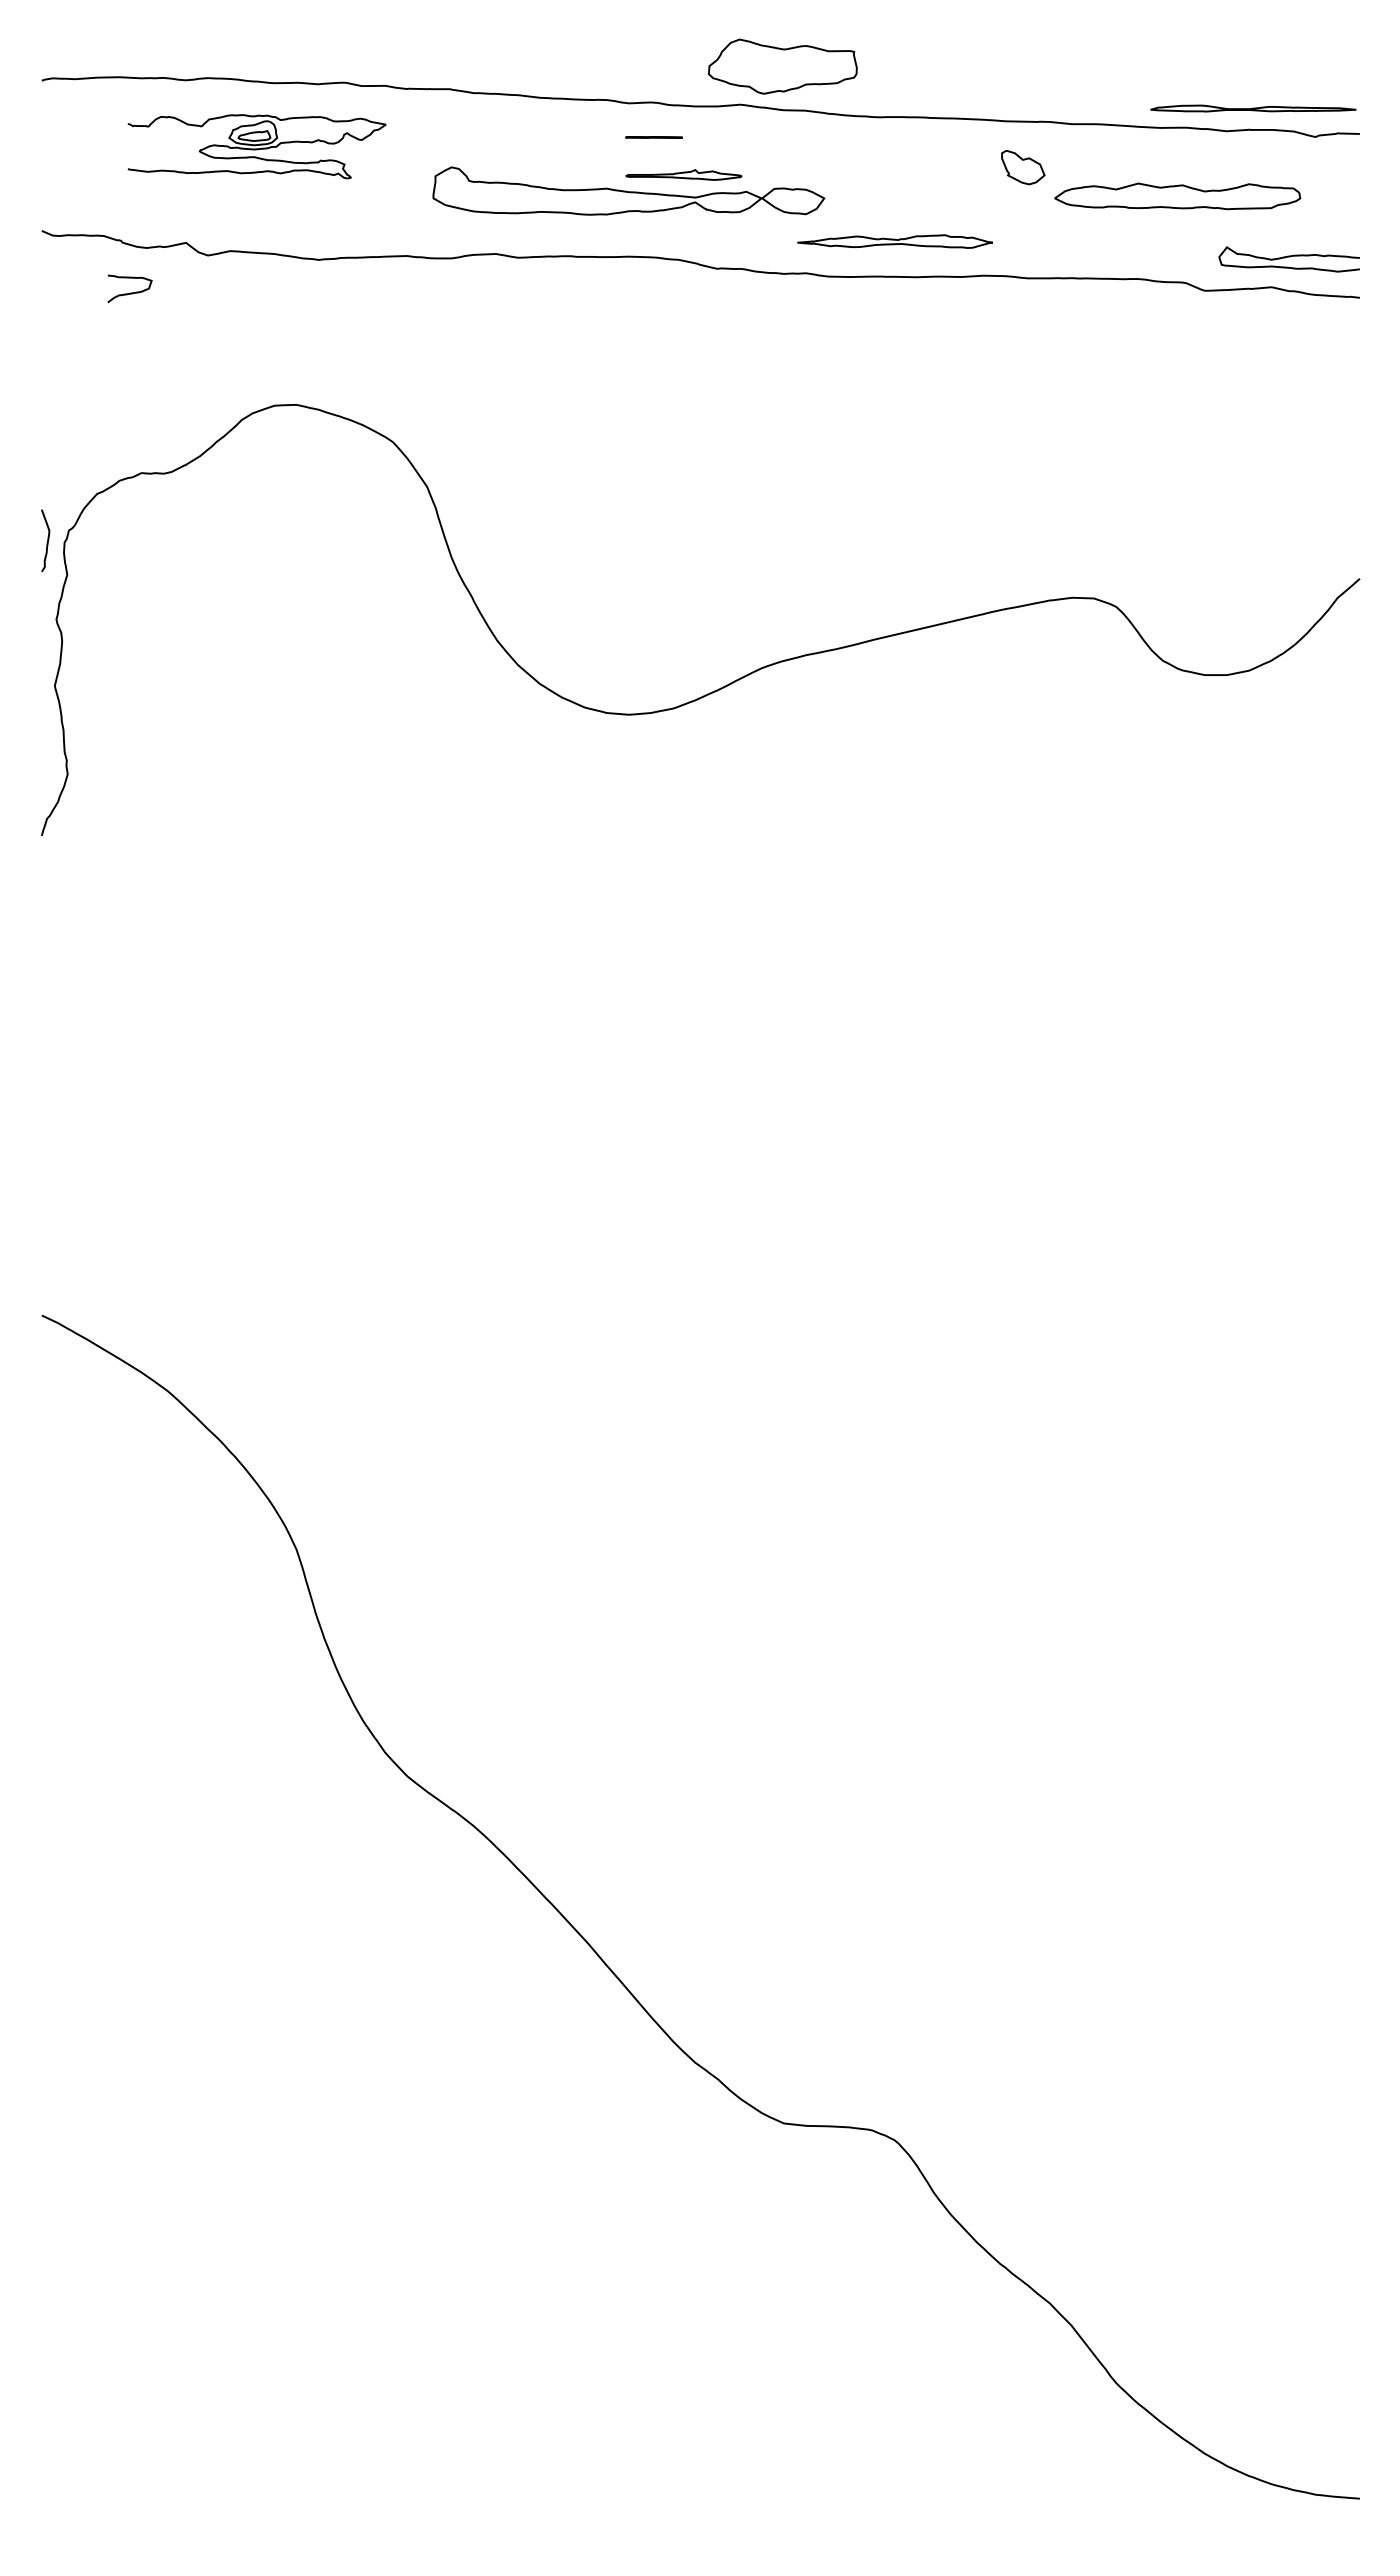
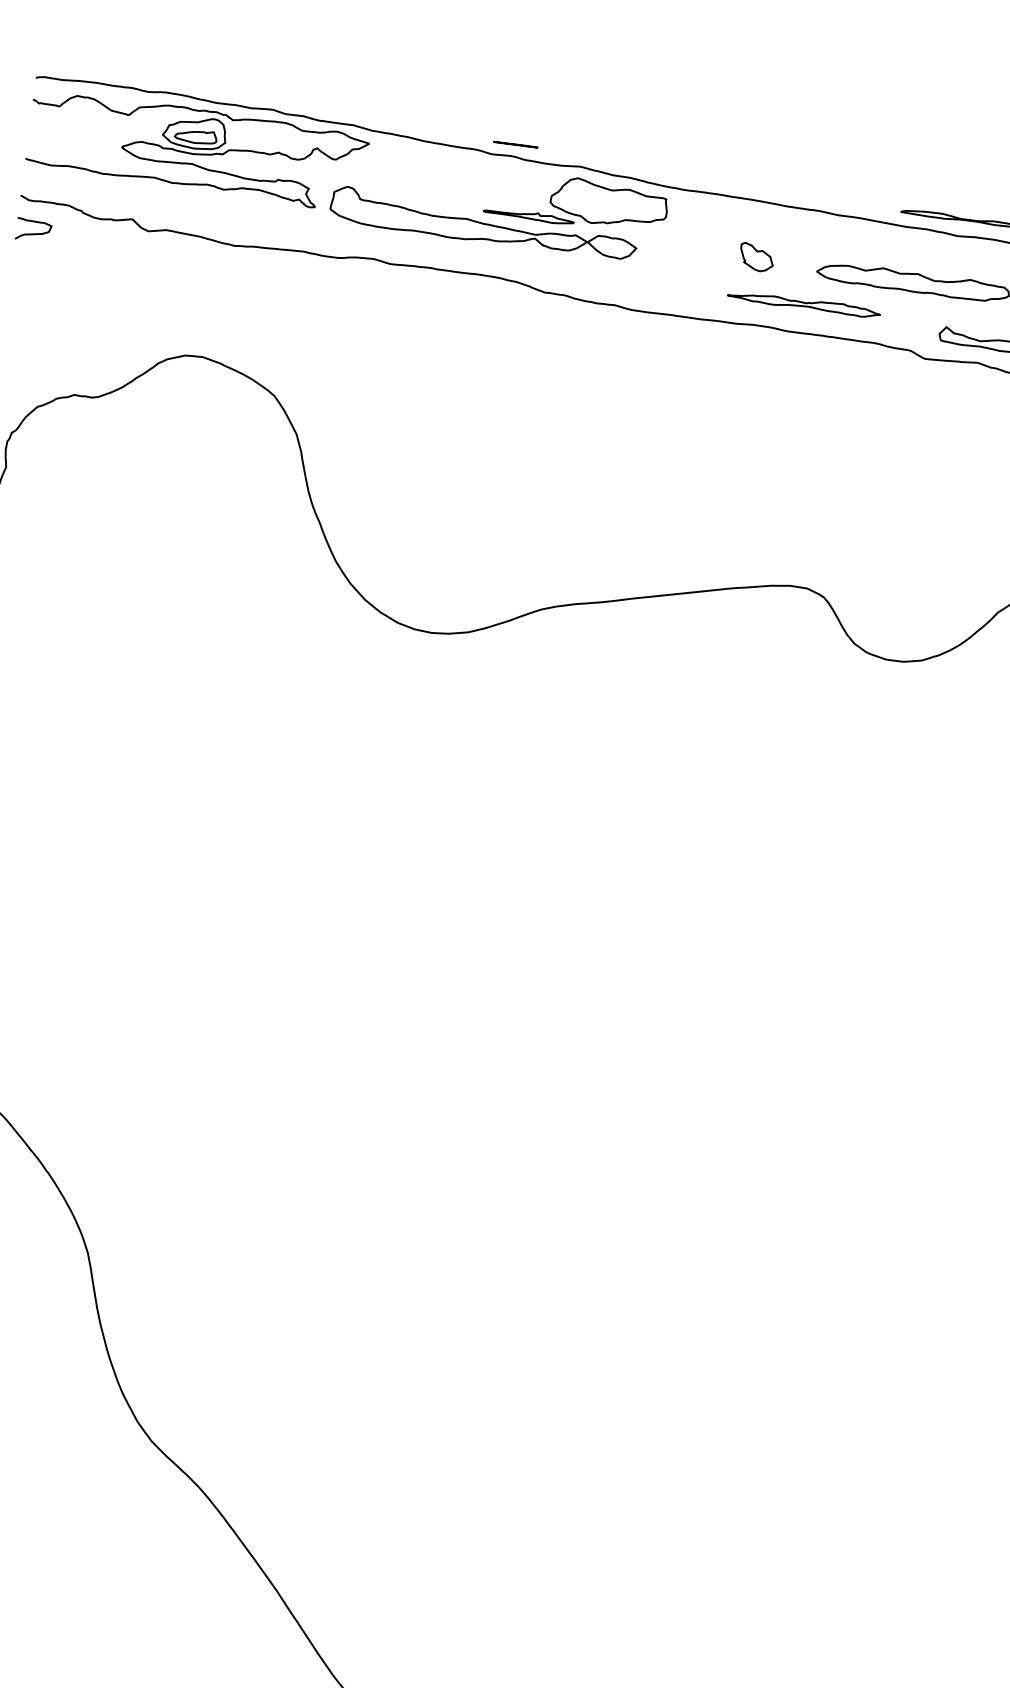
part: (782, 66) -> (608, 203), moved
line: (653, 137) -> (515, 144), moved
part: (256, 146) -> (197, 150), size x1.67
part: (1023, 167) -> (757, 257), moved
part: (894, 241) -> (803, 304), moved
curve: (130, 292) -> (33, 233), moved

